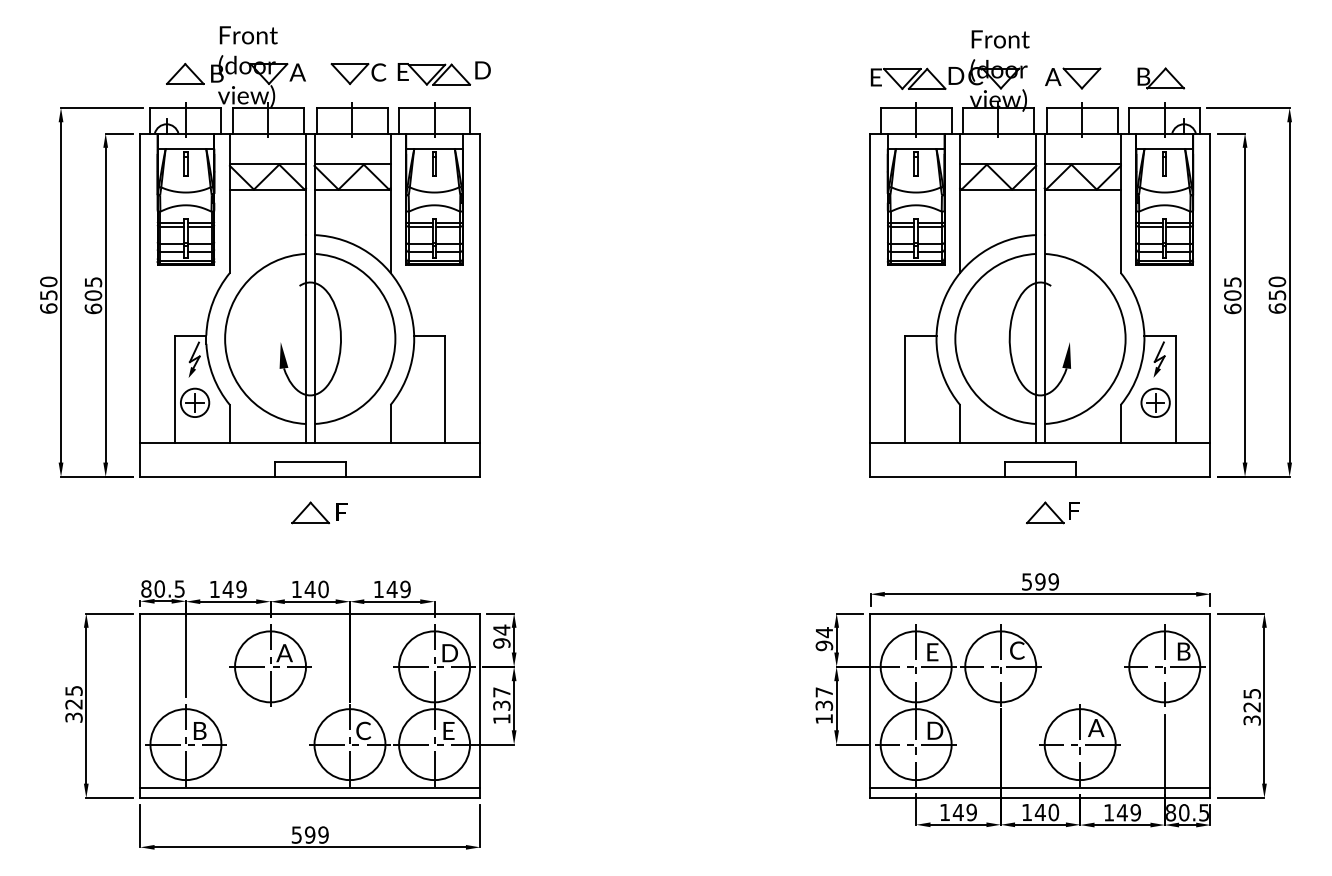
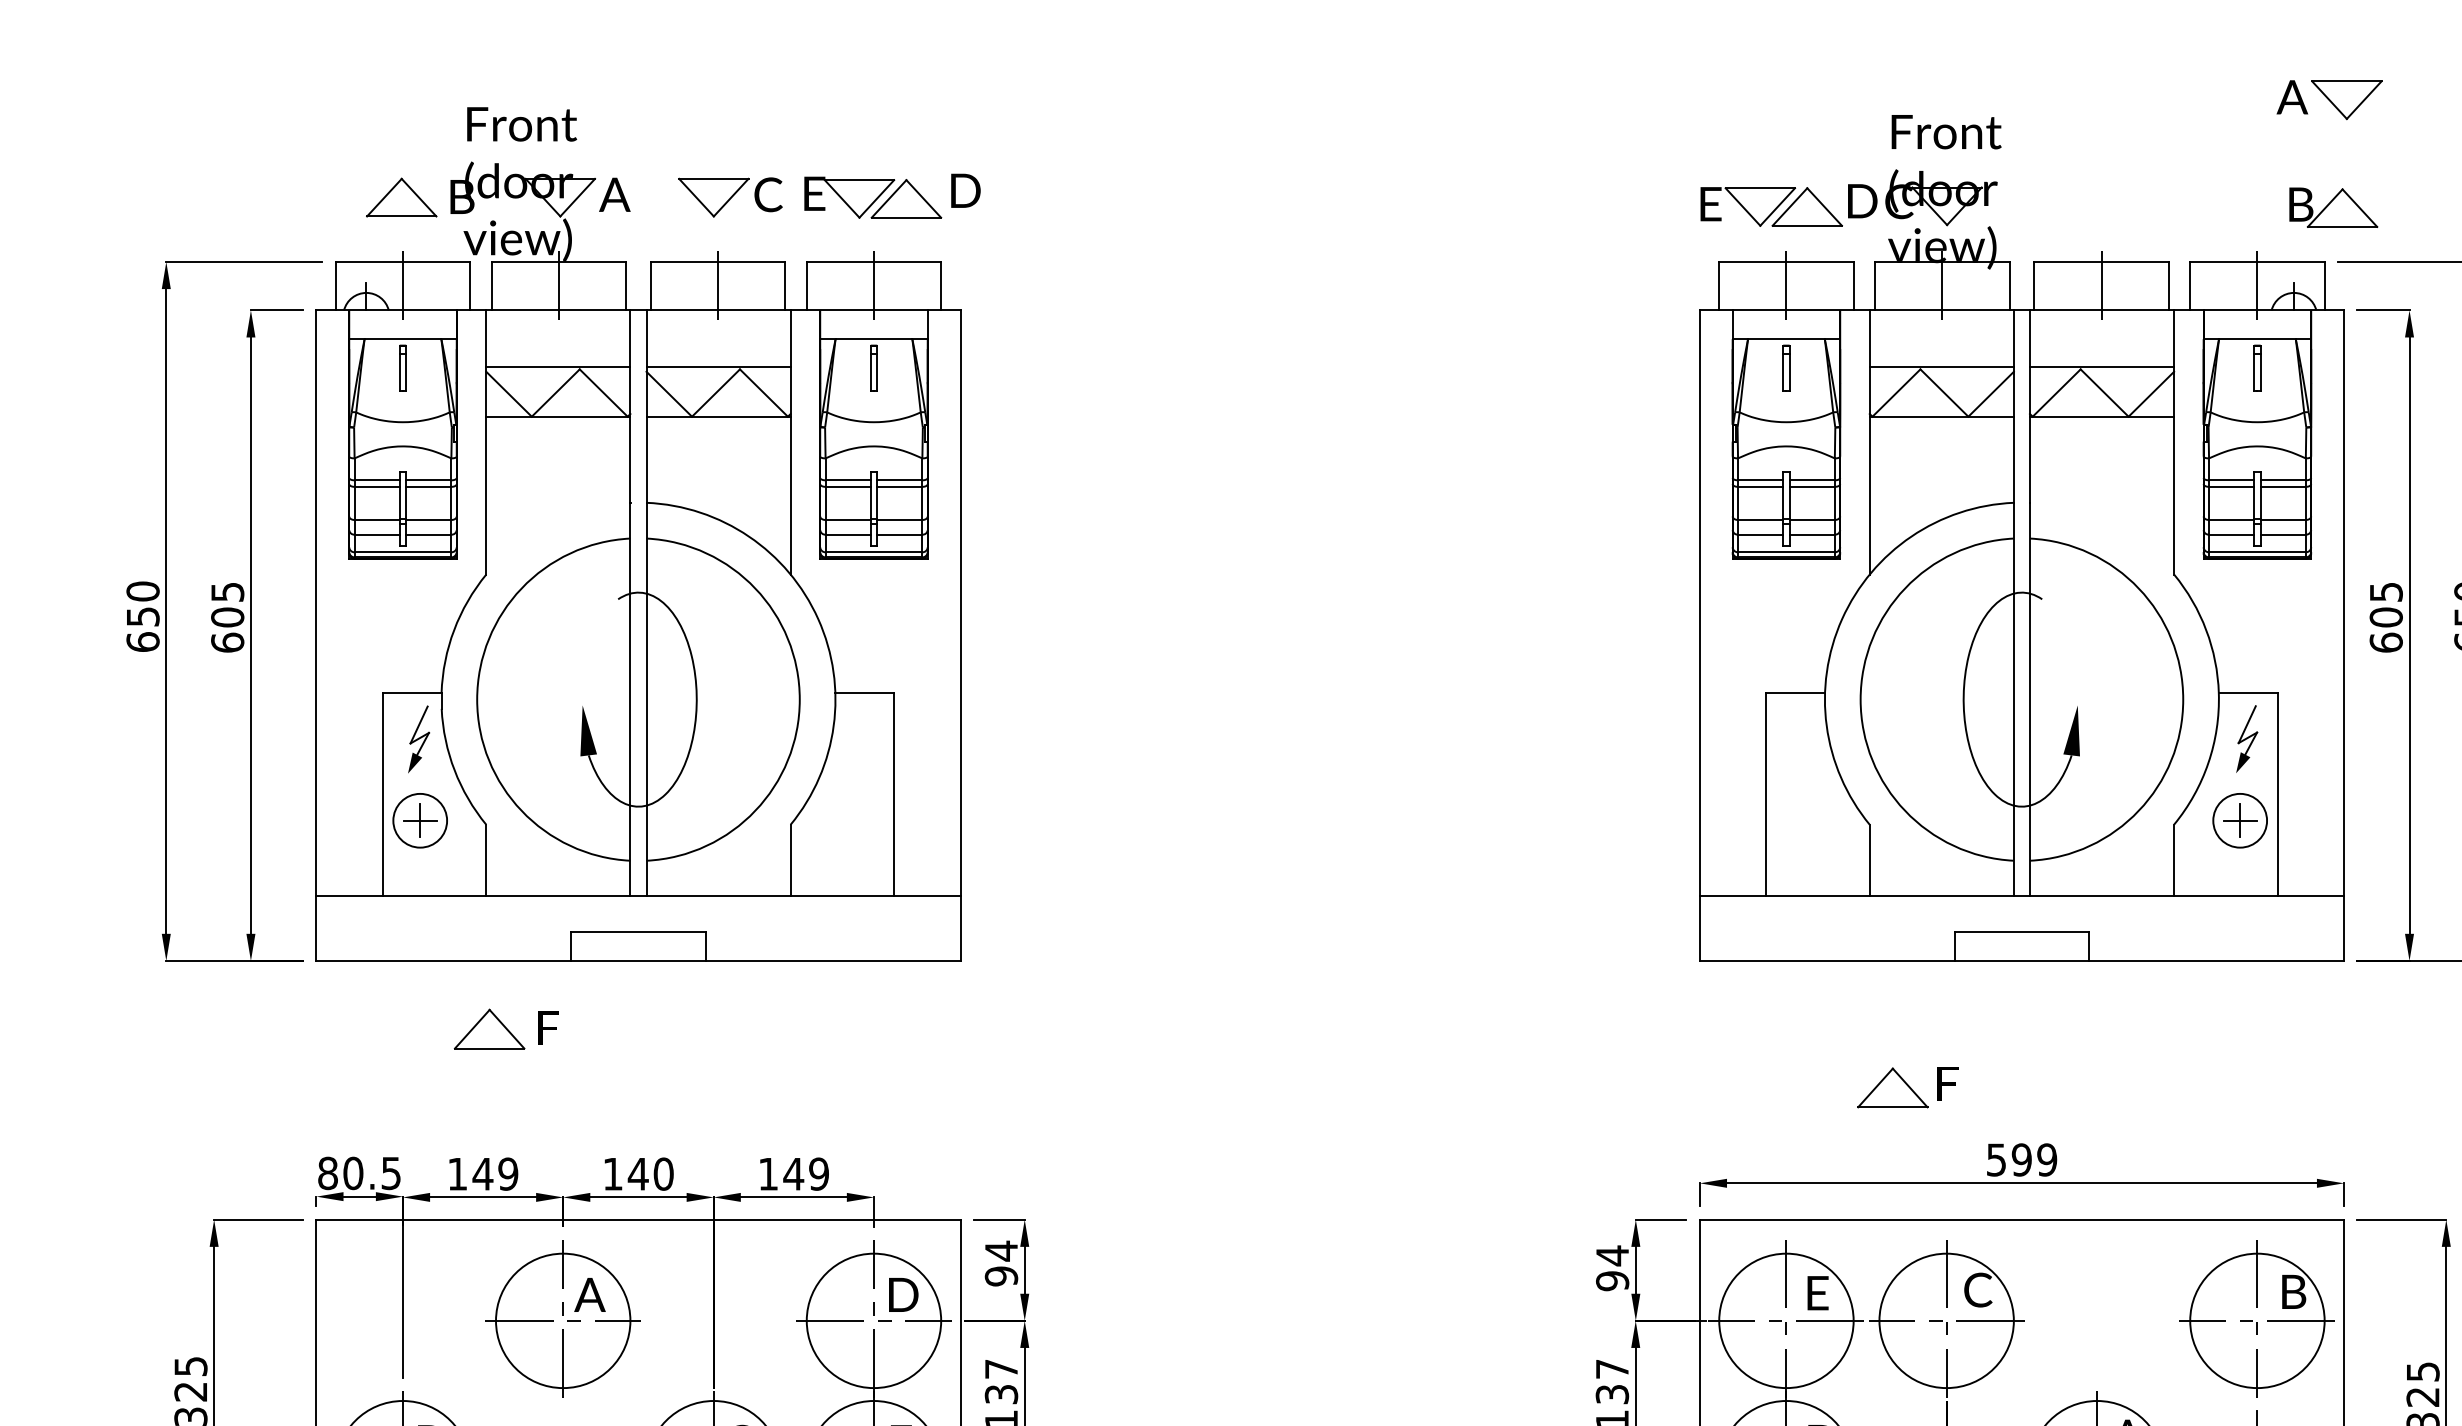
part: (1073, 78) -> (2330, 100), moved
part: (1161, 78) -> (2334, 208), moved
part: (319, 512) -> (506, 1028), moved
part: (1052, 512) -> (1906, 1087), moved

